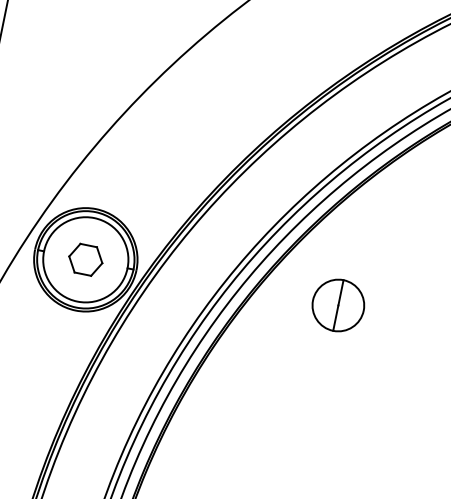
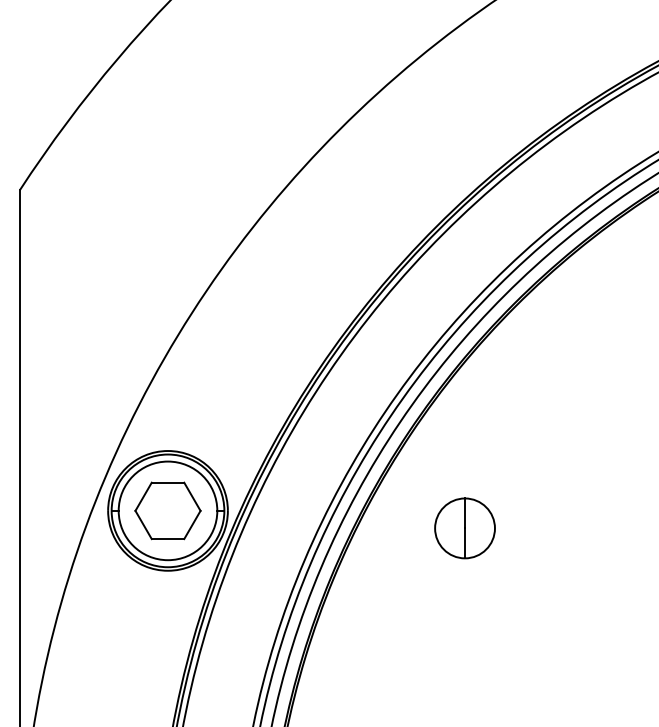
part: (85, 259) -> (167, 510), size x1.67
part: (337, 305) -> (464, 528), moved

